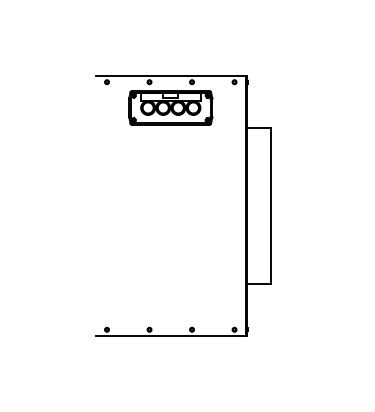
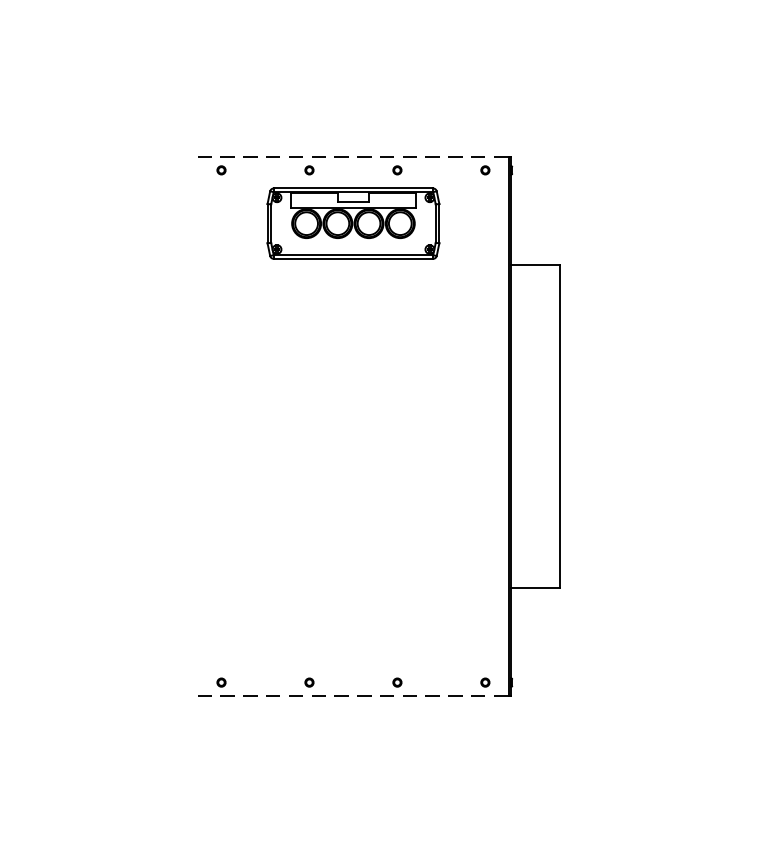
line: (171, 75) -> (354, 156), solid -> dashed
line: (171, 336) -> (354, 696), solid -> dashed

